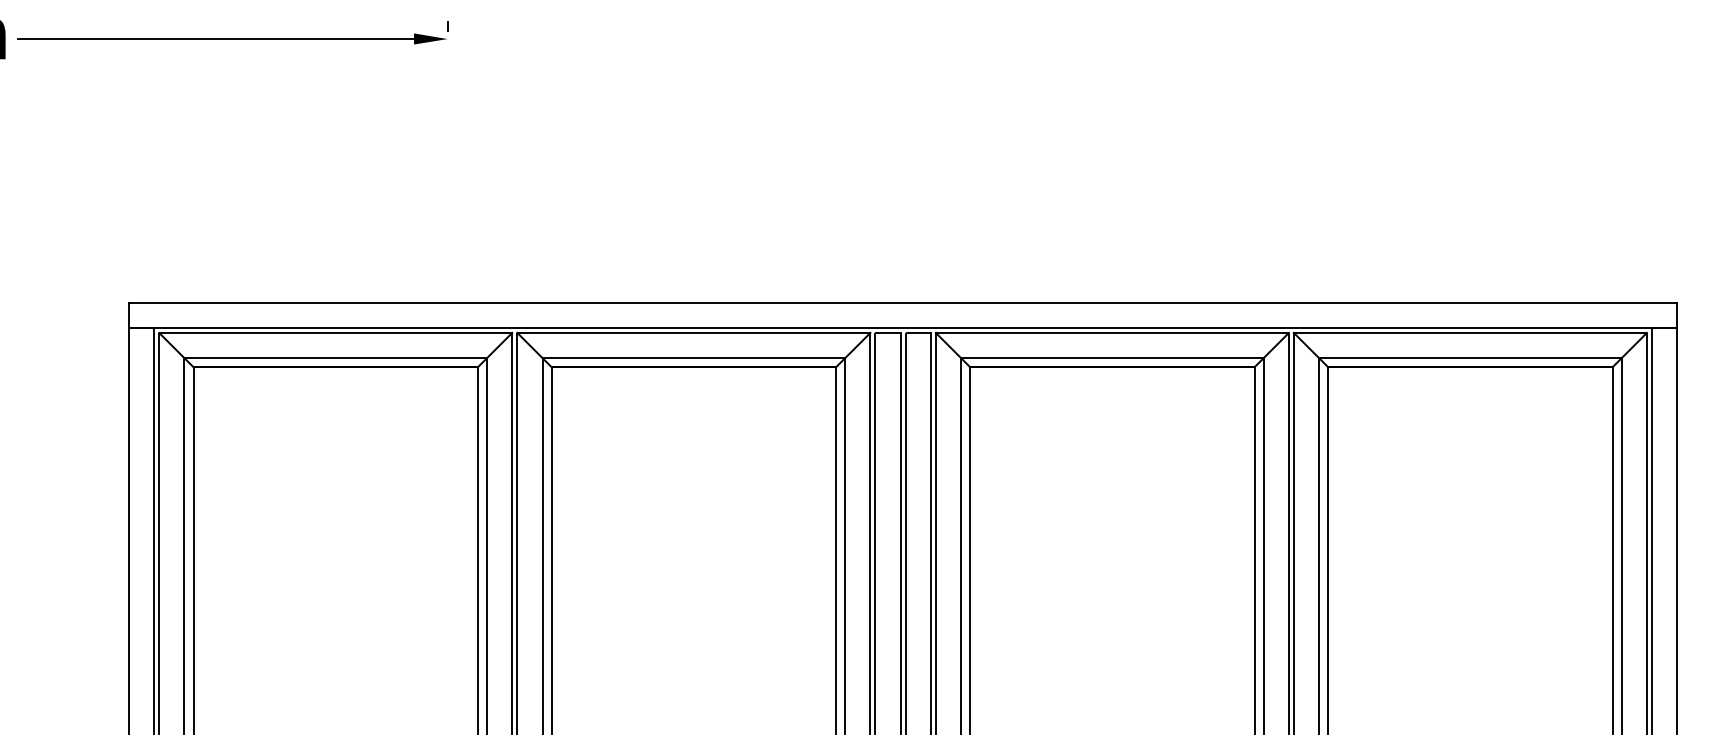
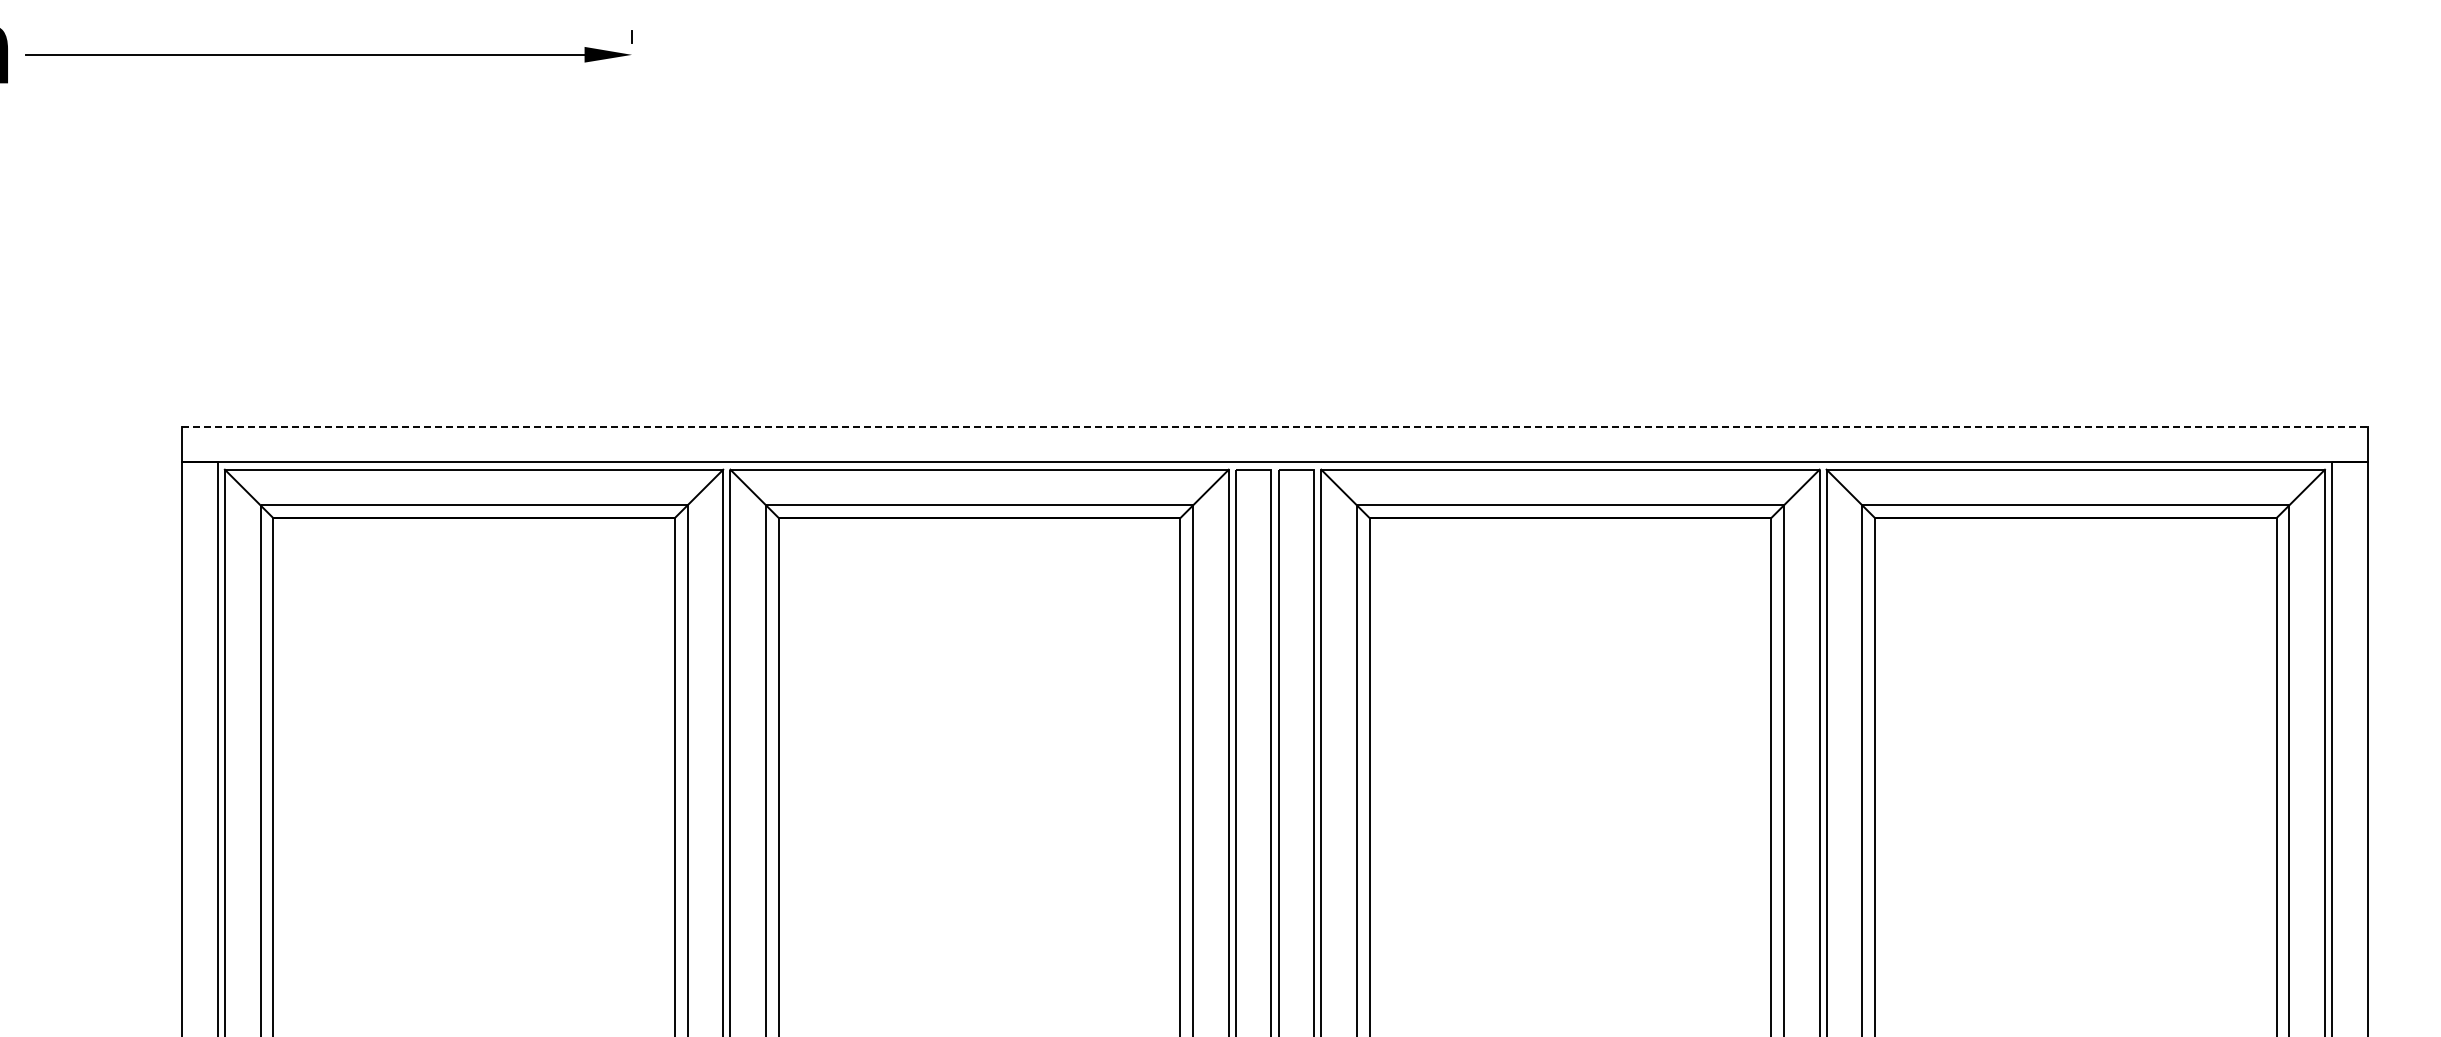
line: (903, 302) -> (1275, 426), solid -> dashed

